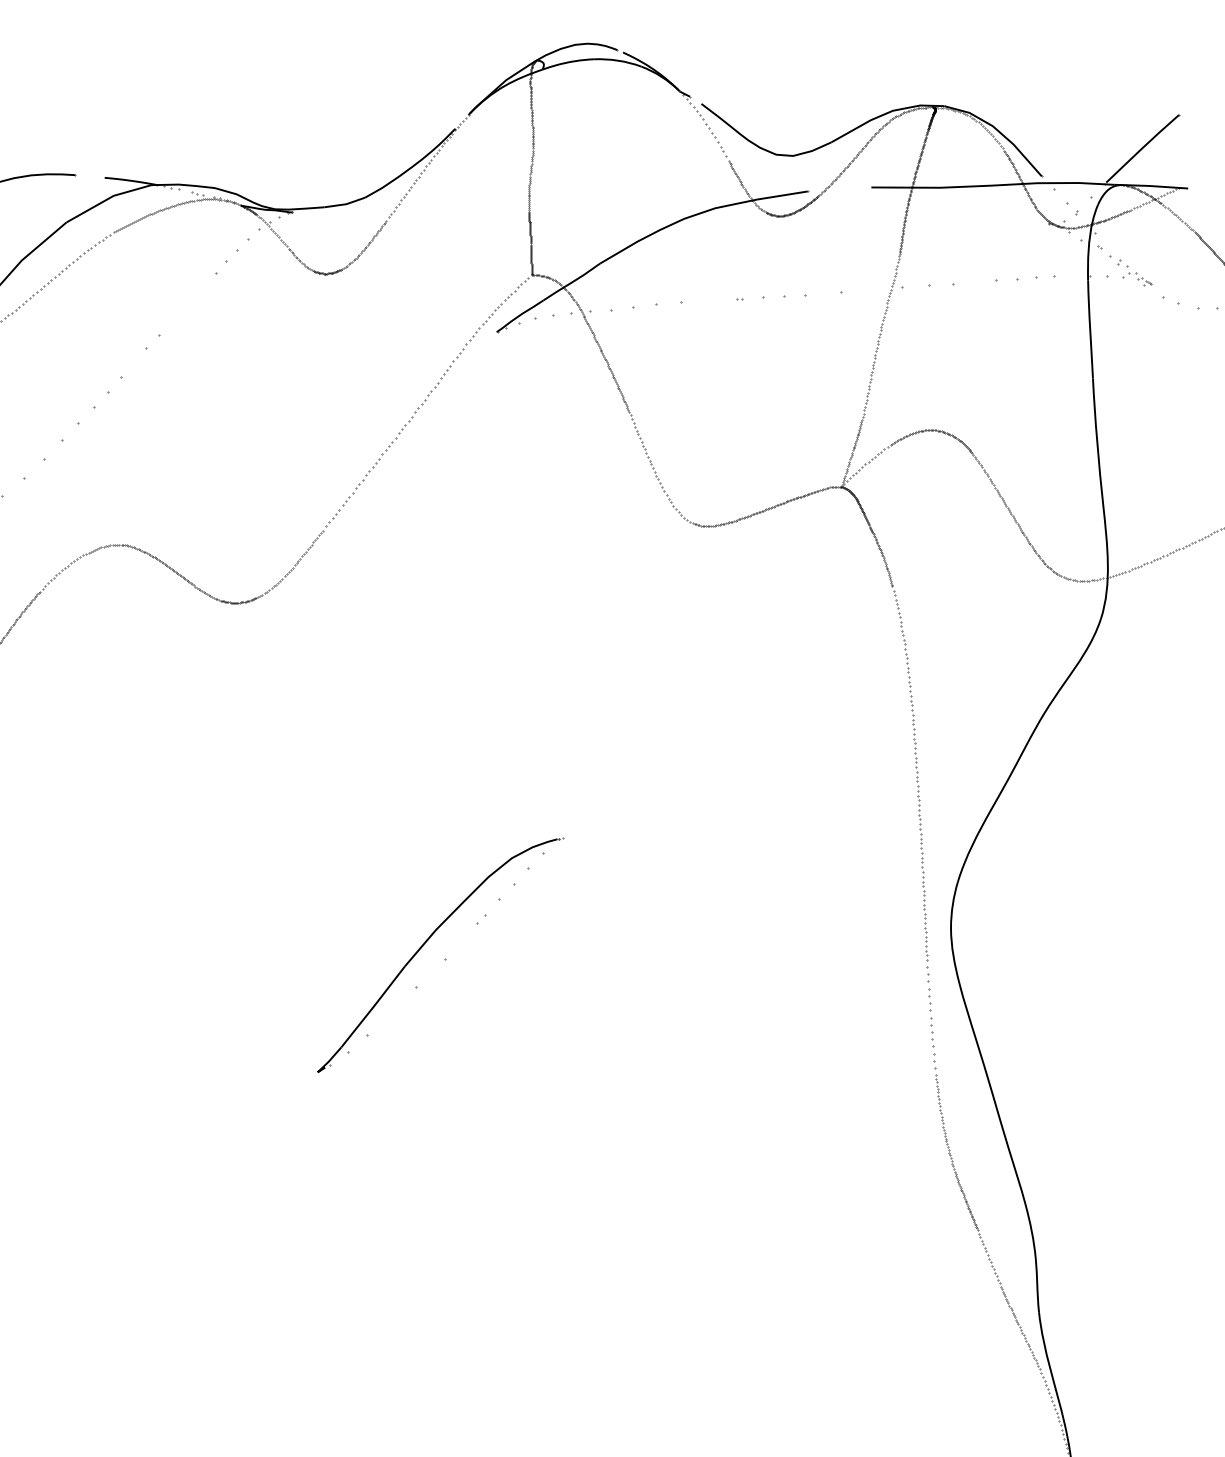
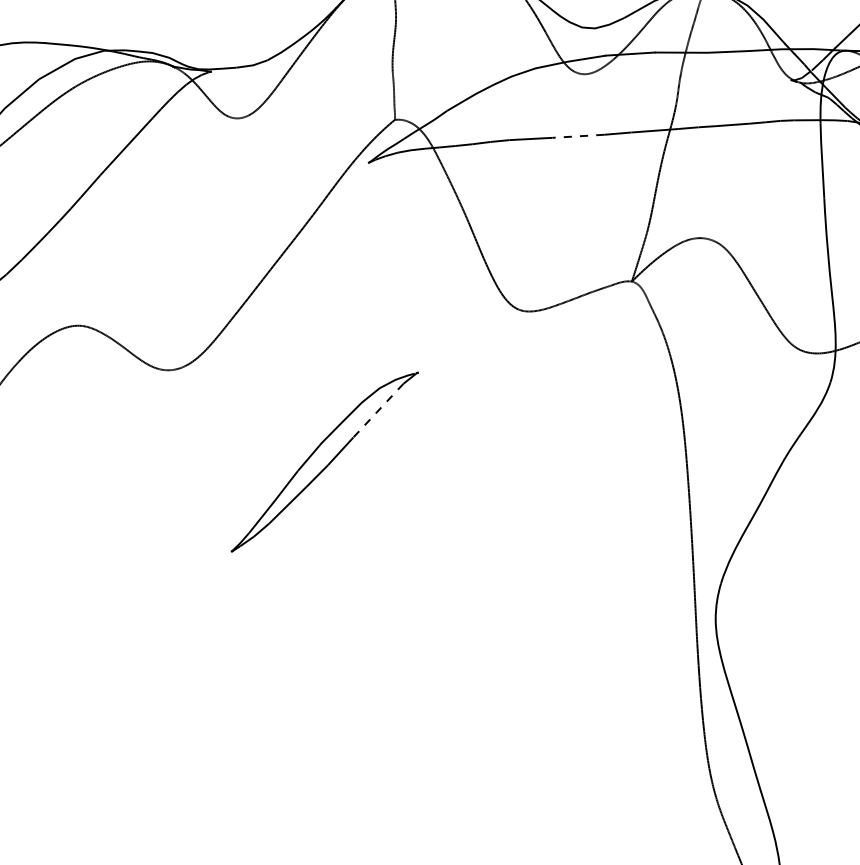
part: (445, 958) -> (328, 464), moved

